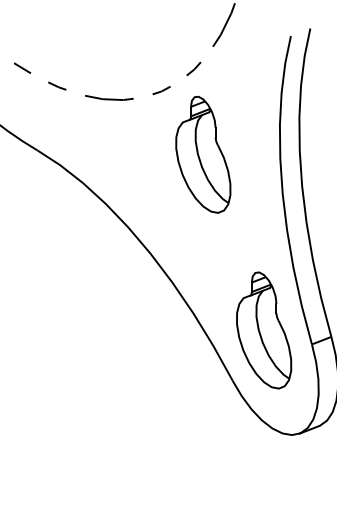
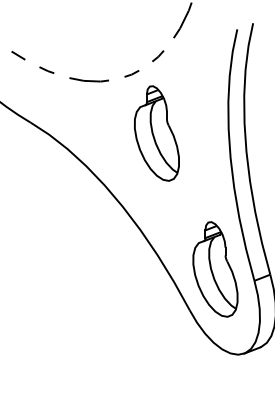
part: (203, 154) -> (157, 133), moved

